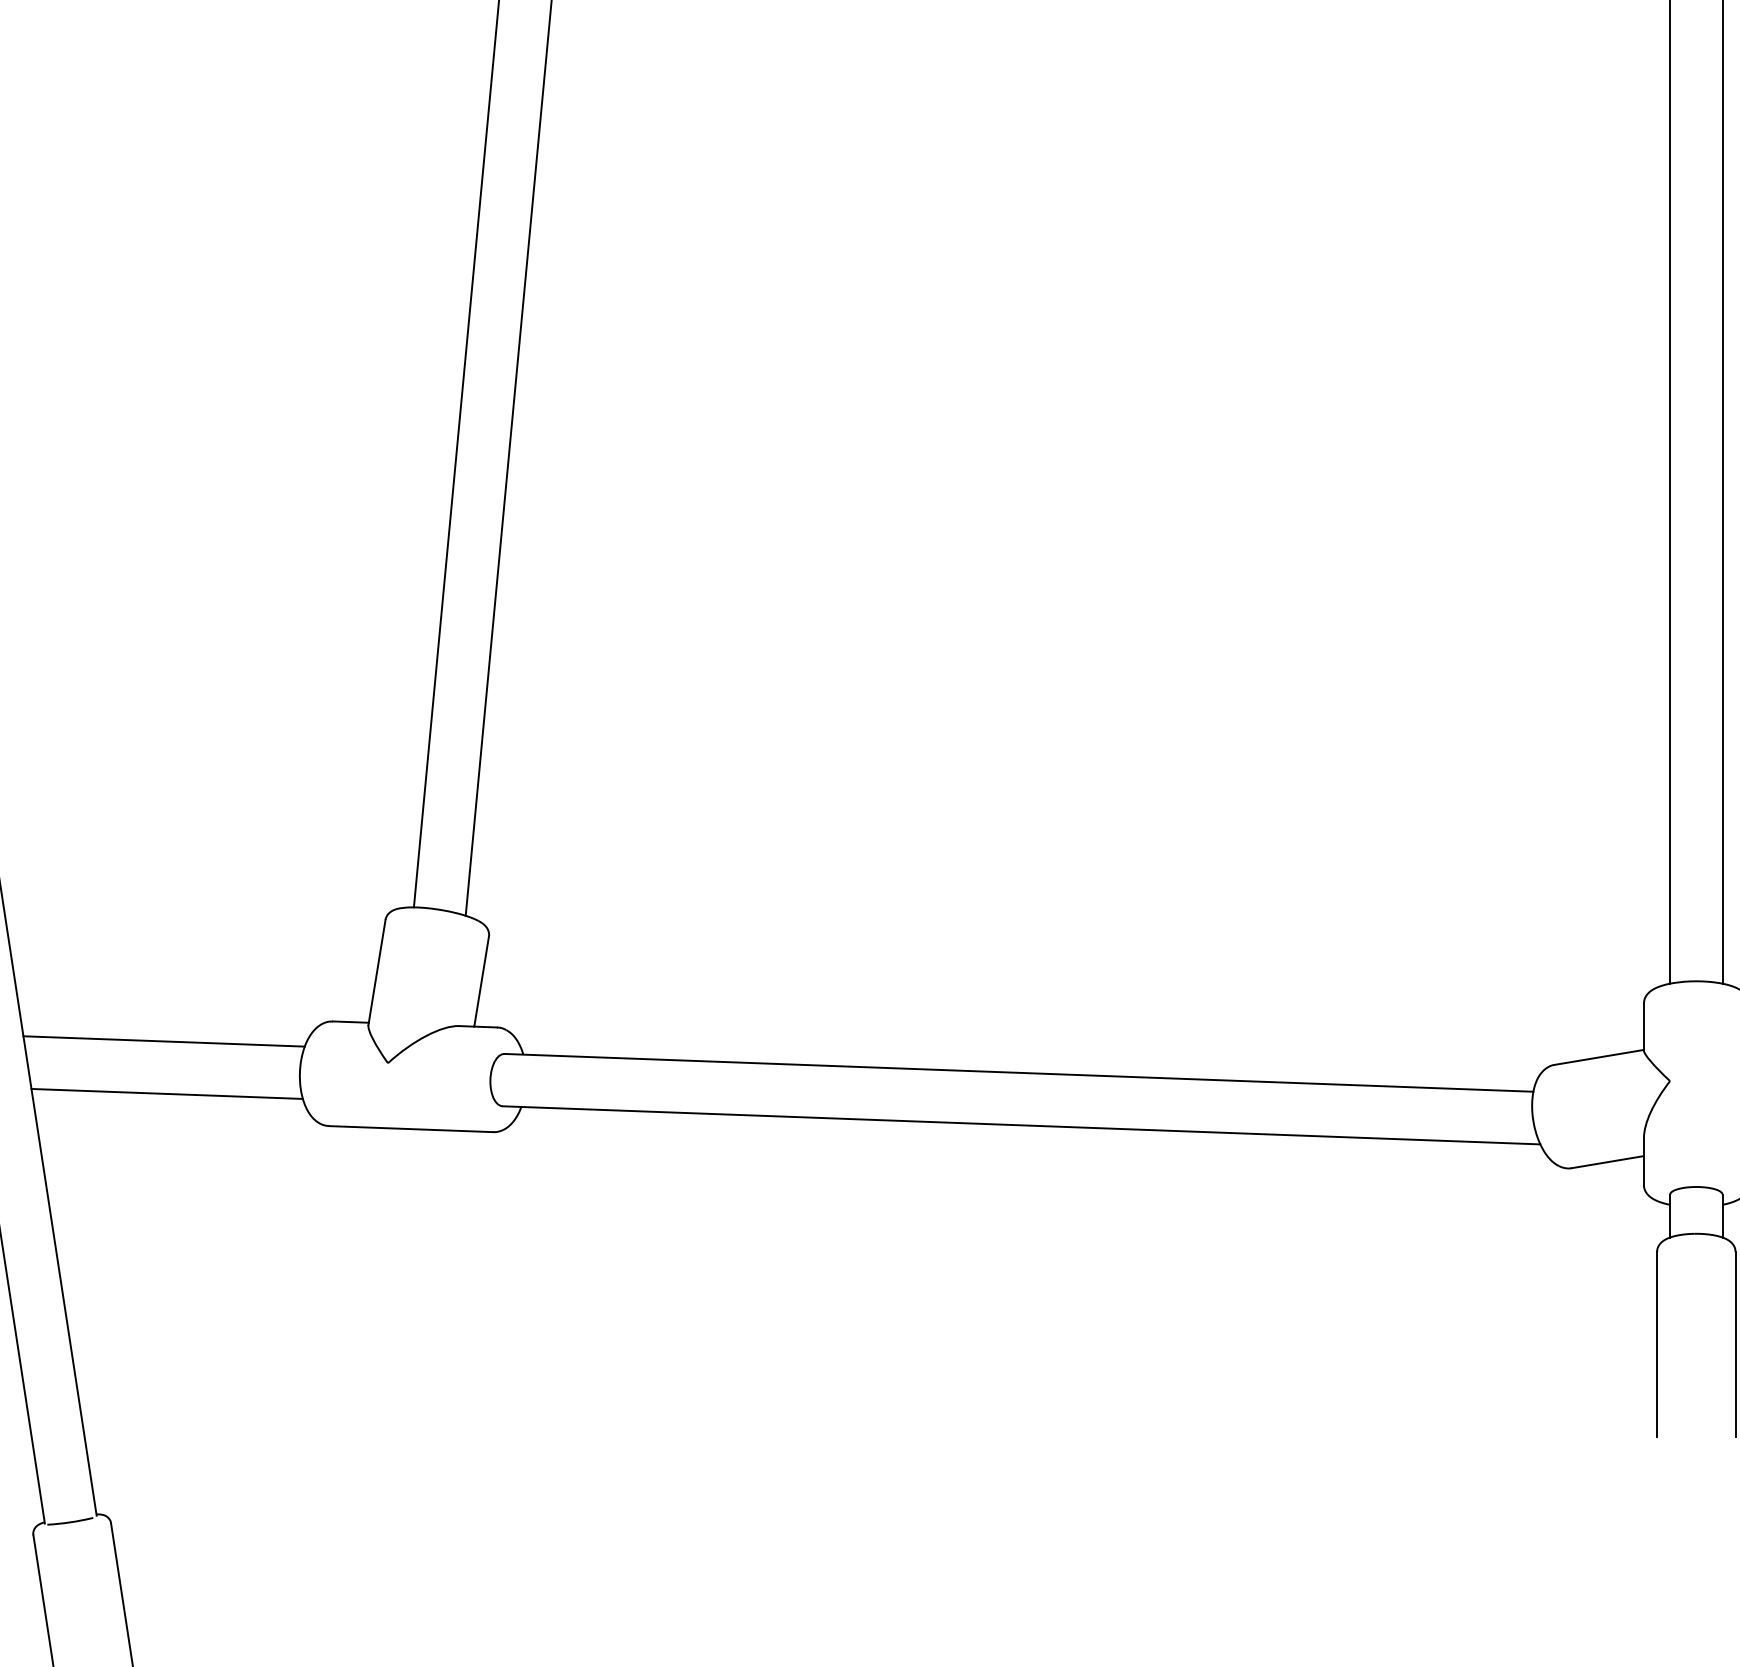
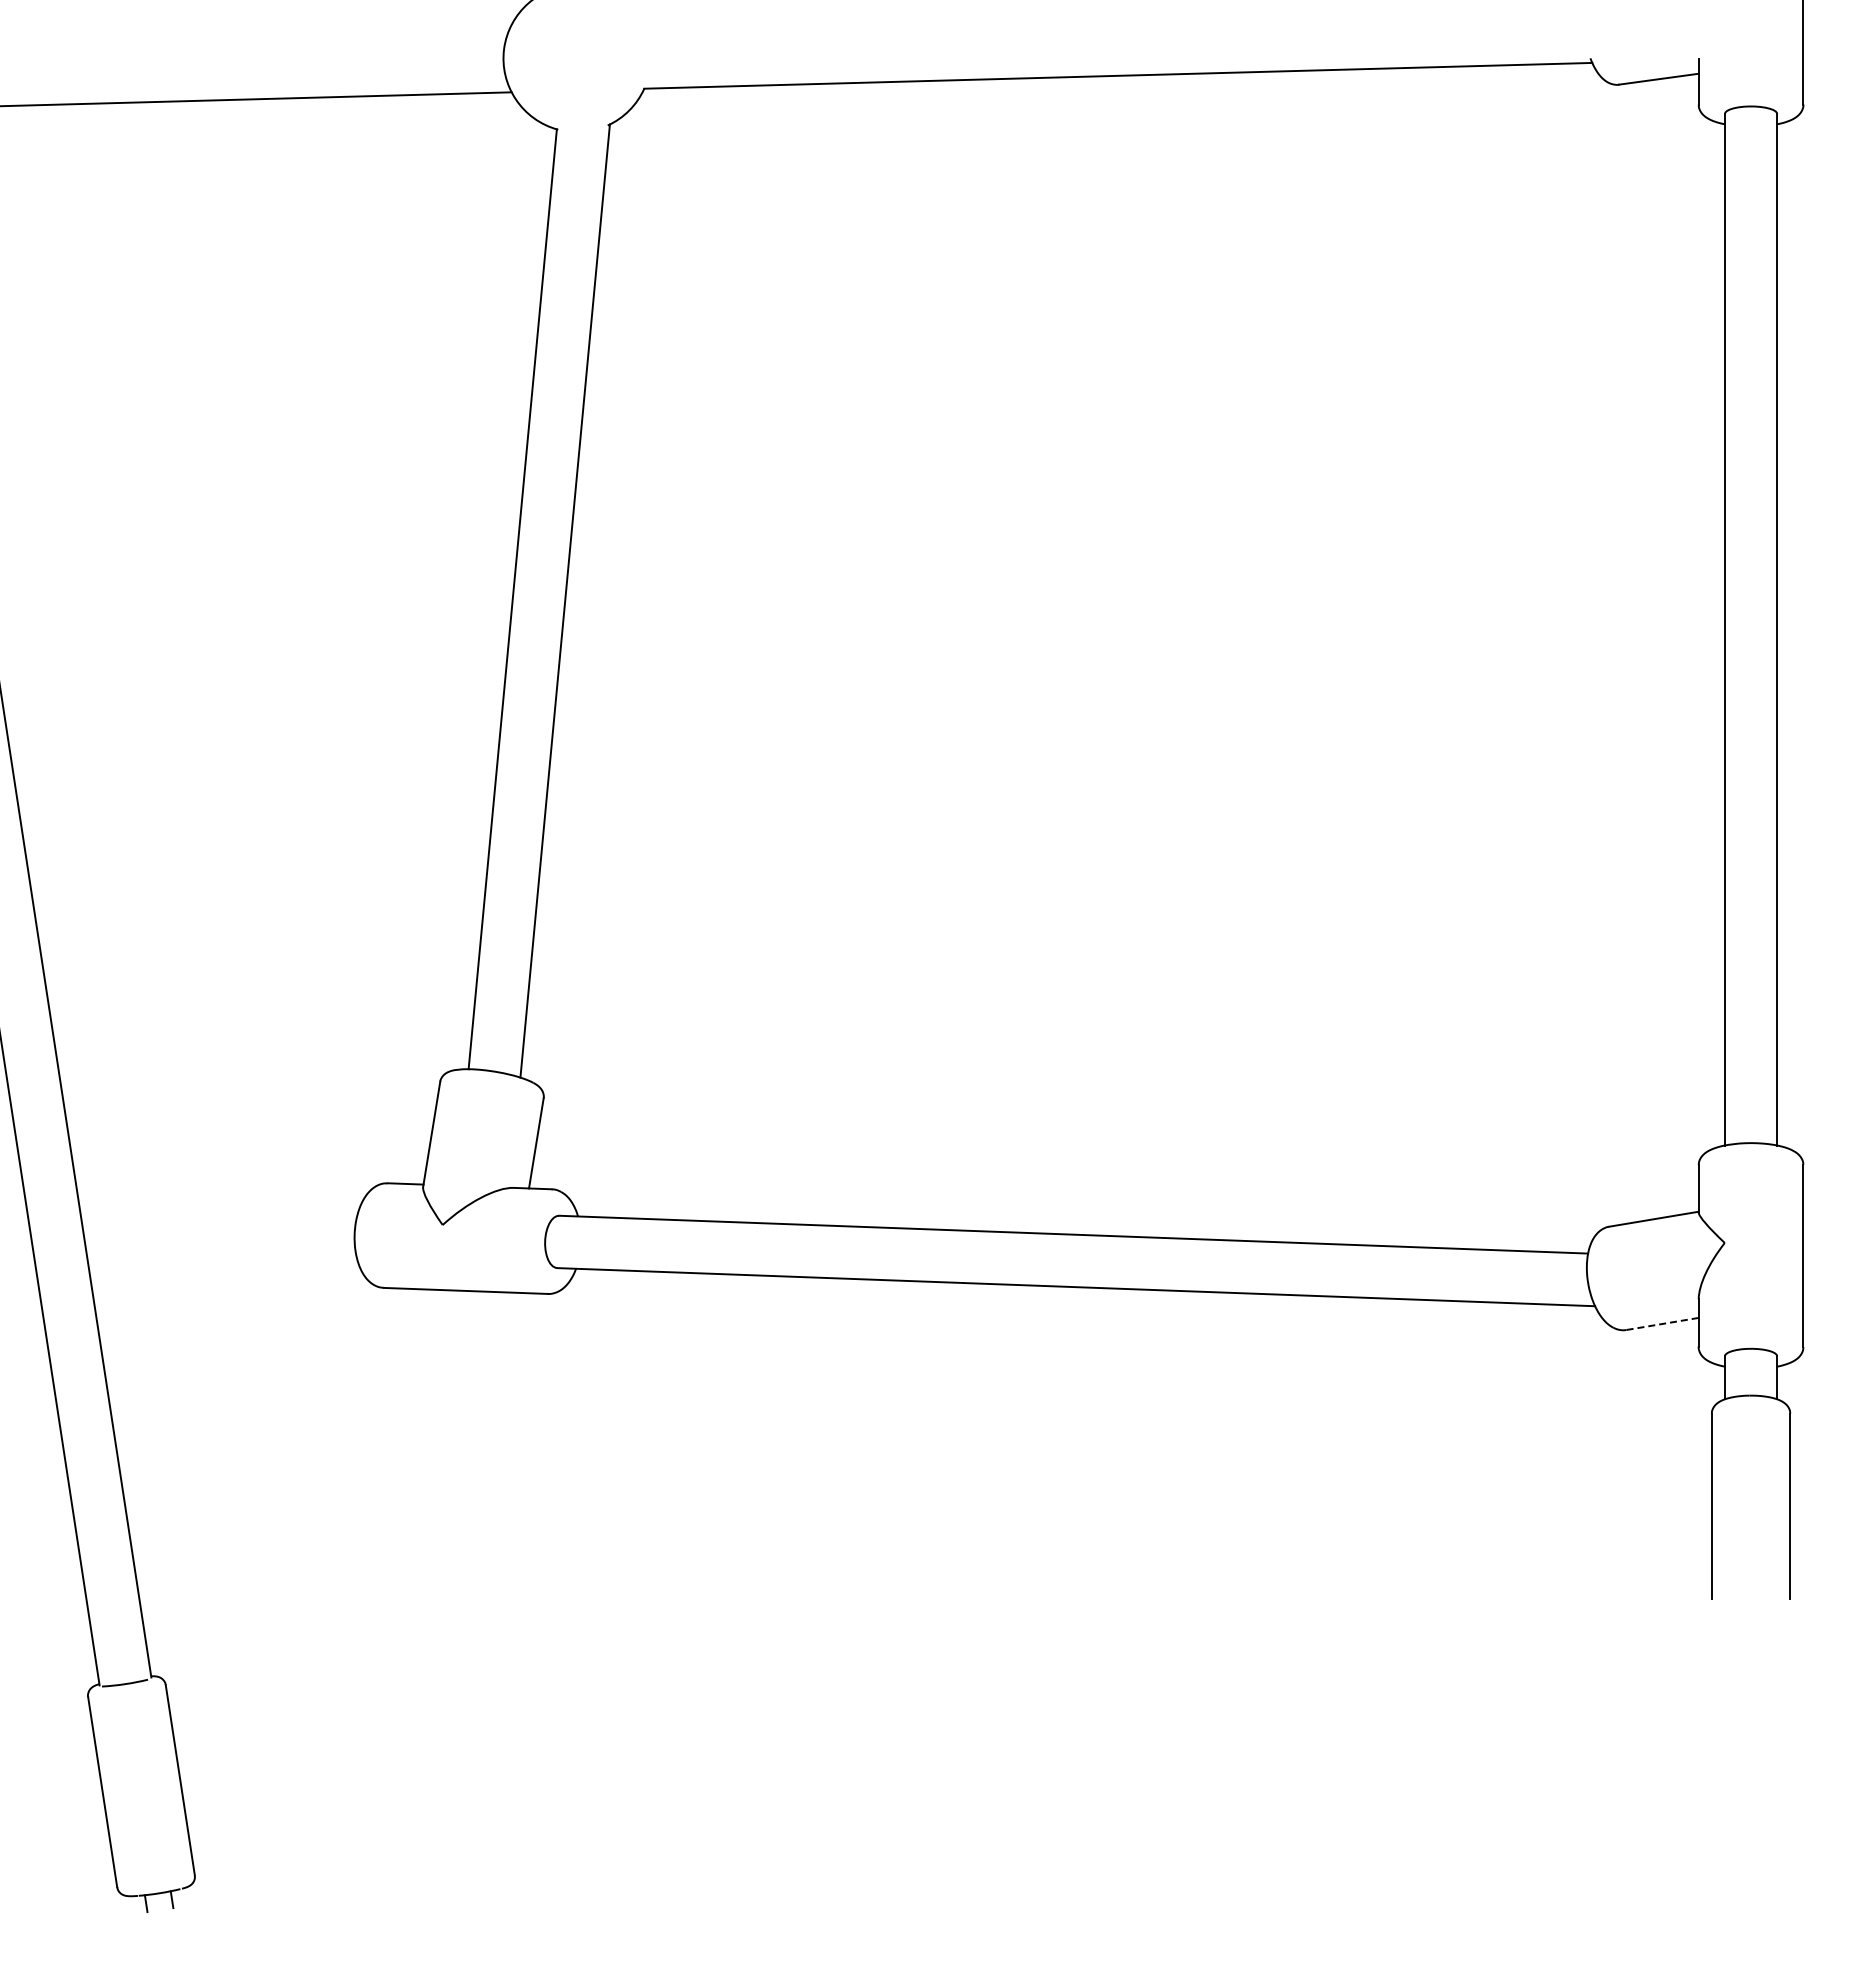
line: (163, 1041) -> (218, 1203), removed
line: (166, 1093) -> (221, 1255), removed
line: (1607, 1161) -> (1662, 1323), solid -> dashed

